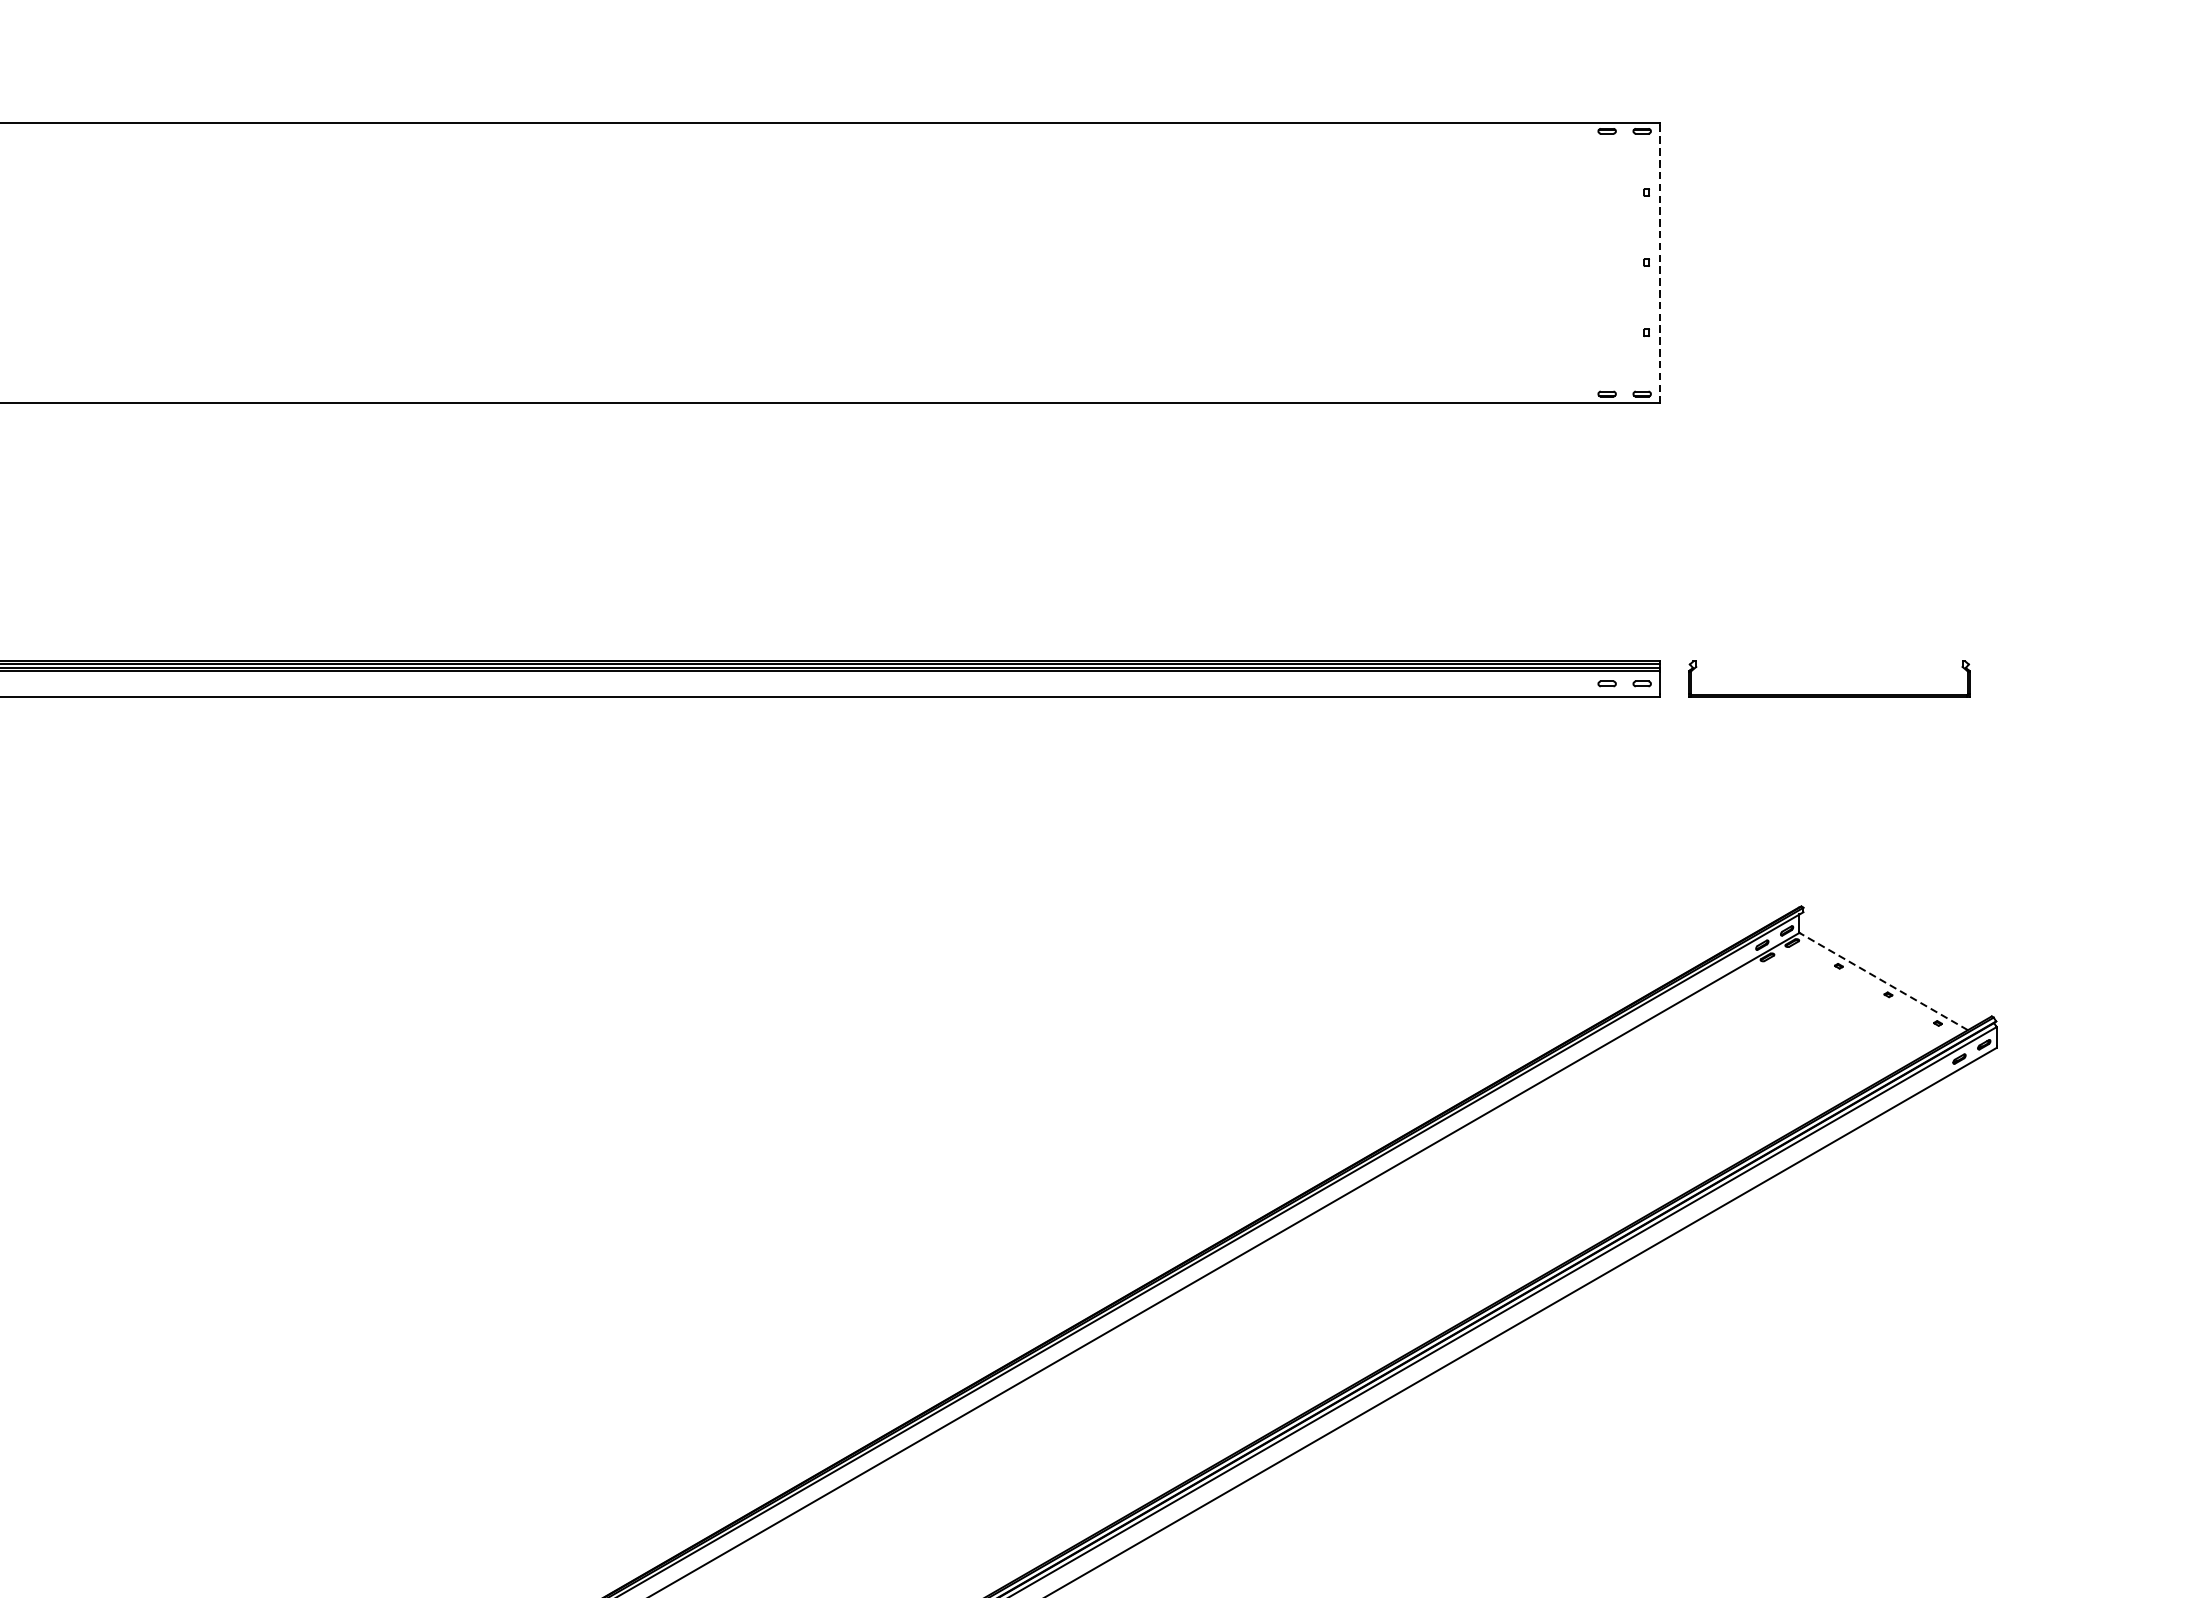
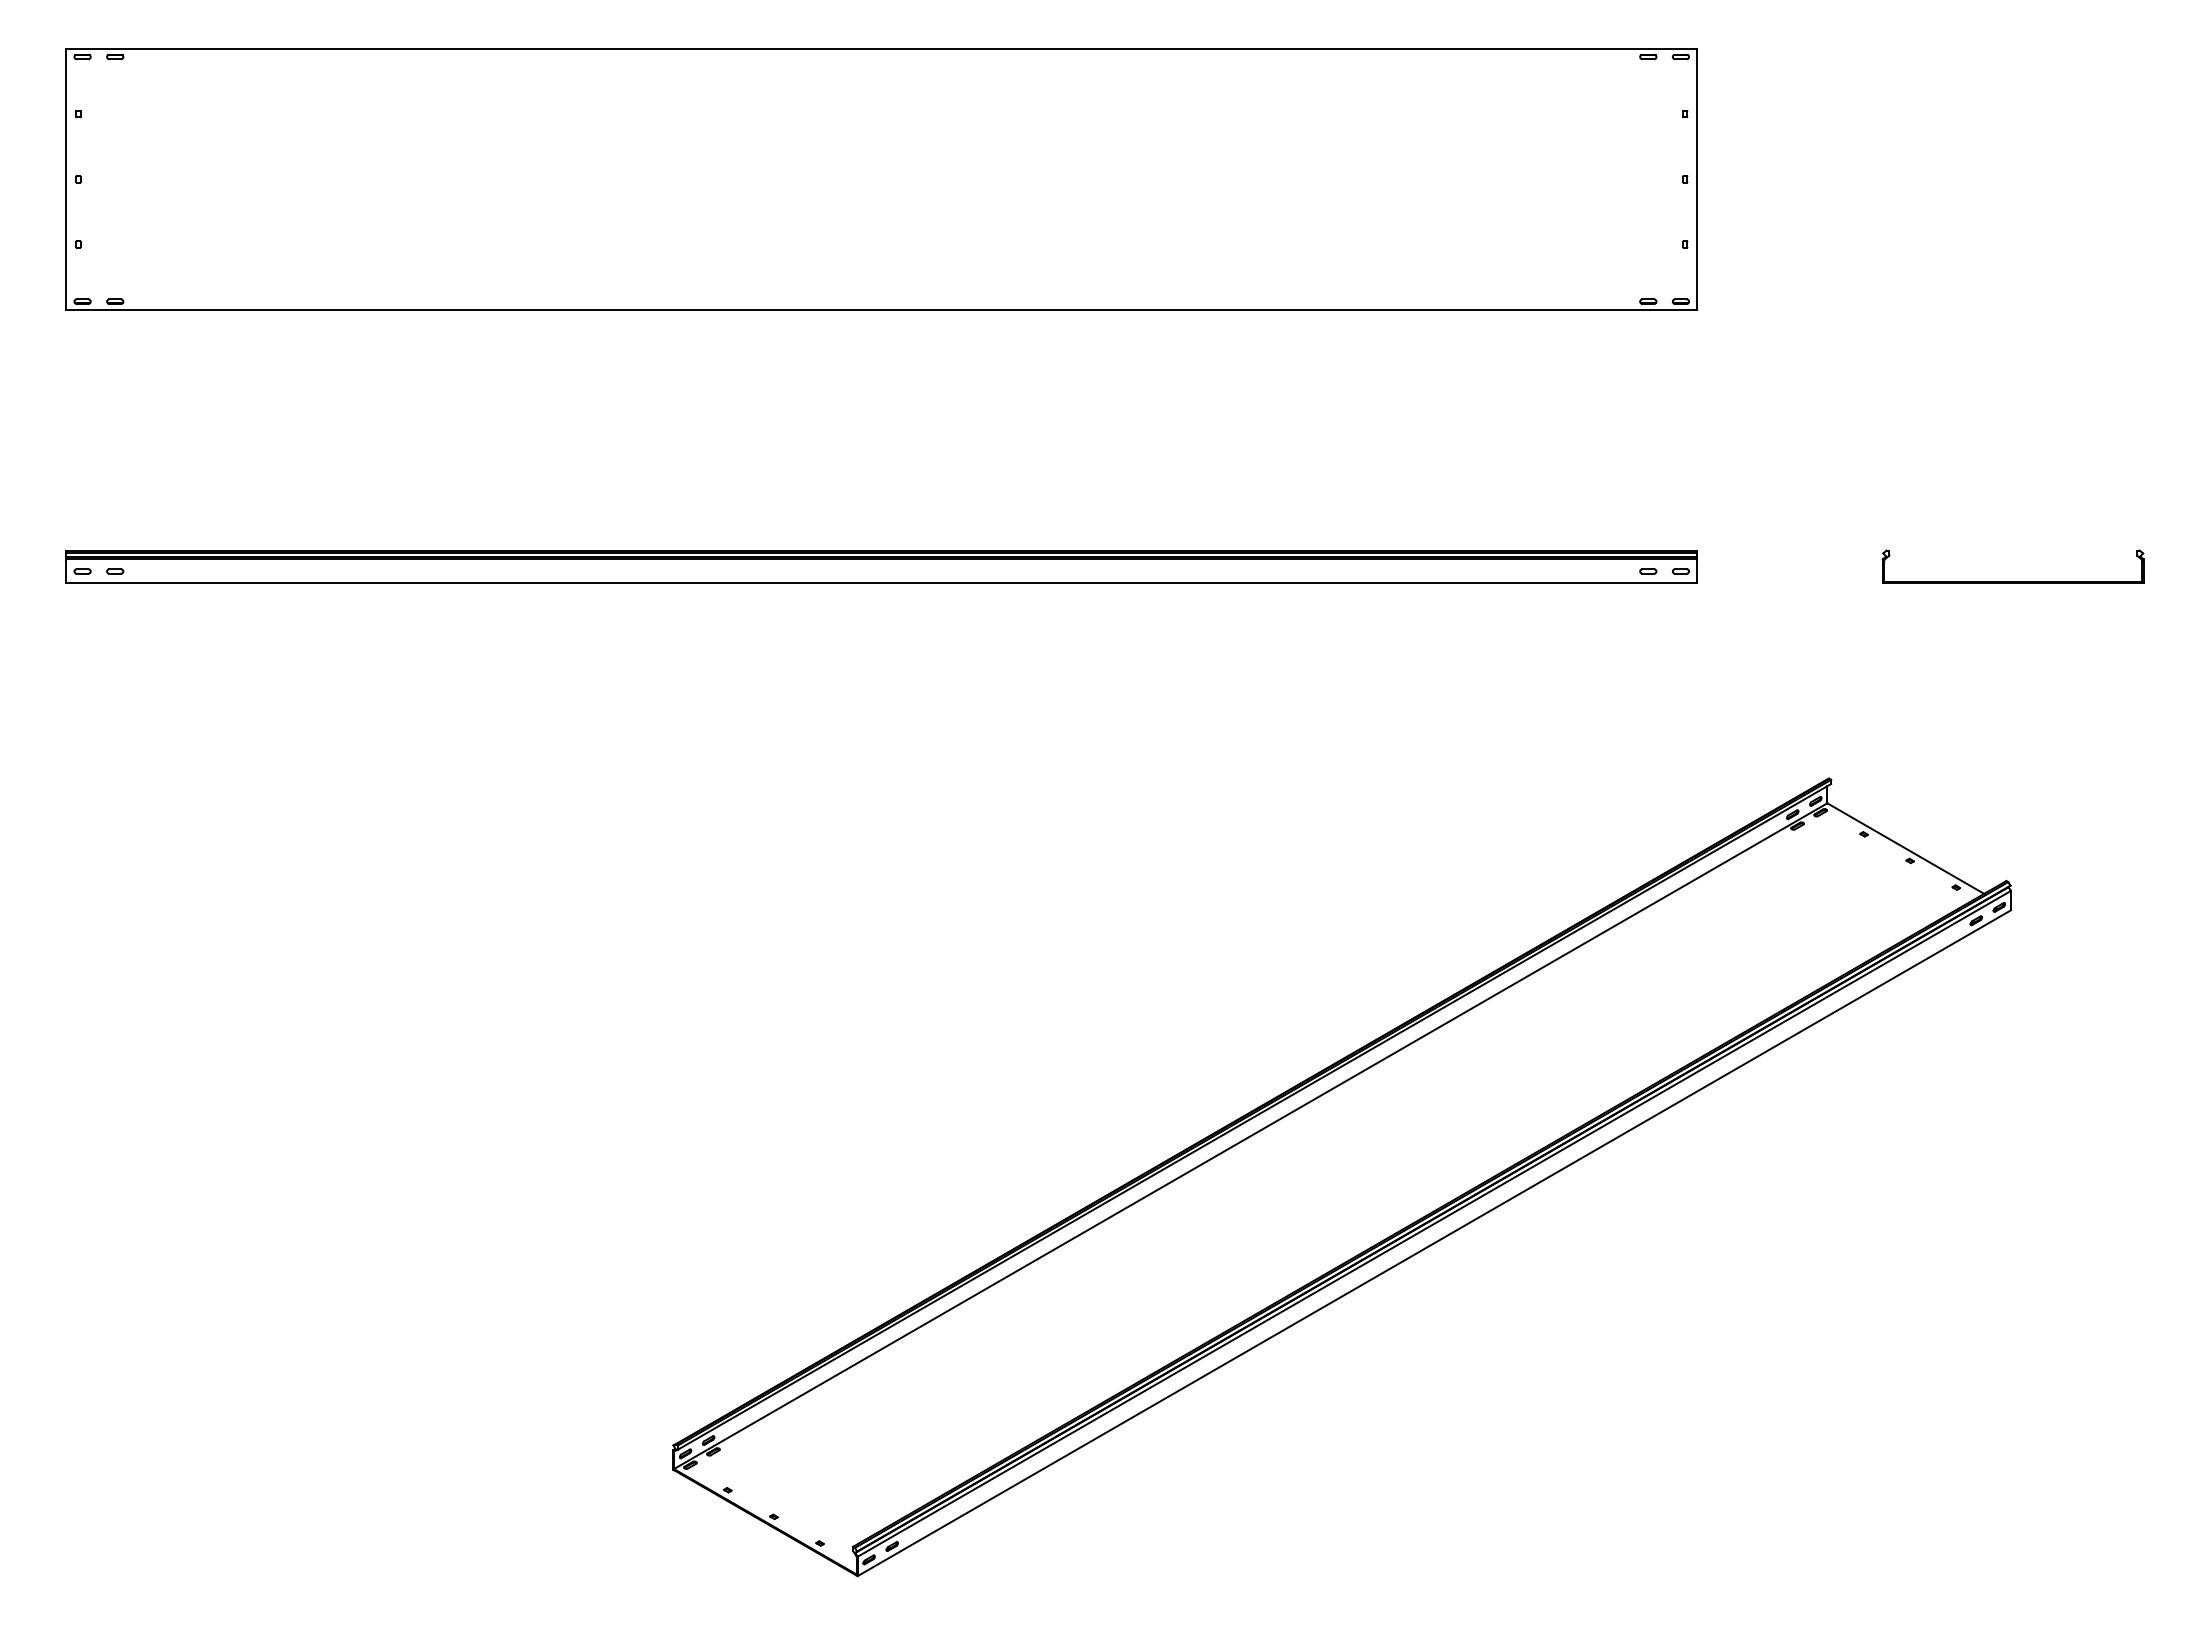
line: (1659, 262) -> (1697, 179), dashed -> solid
part: (1828, 694) -> (2012, 581), moved
line: (1883, 981) -> (1905, 848), dashed -> solid

